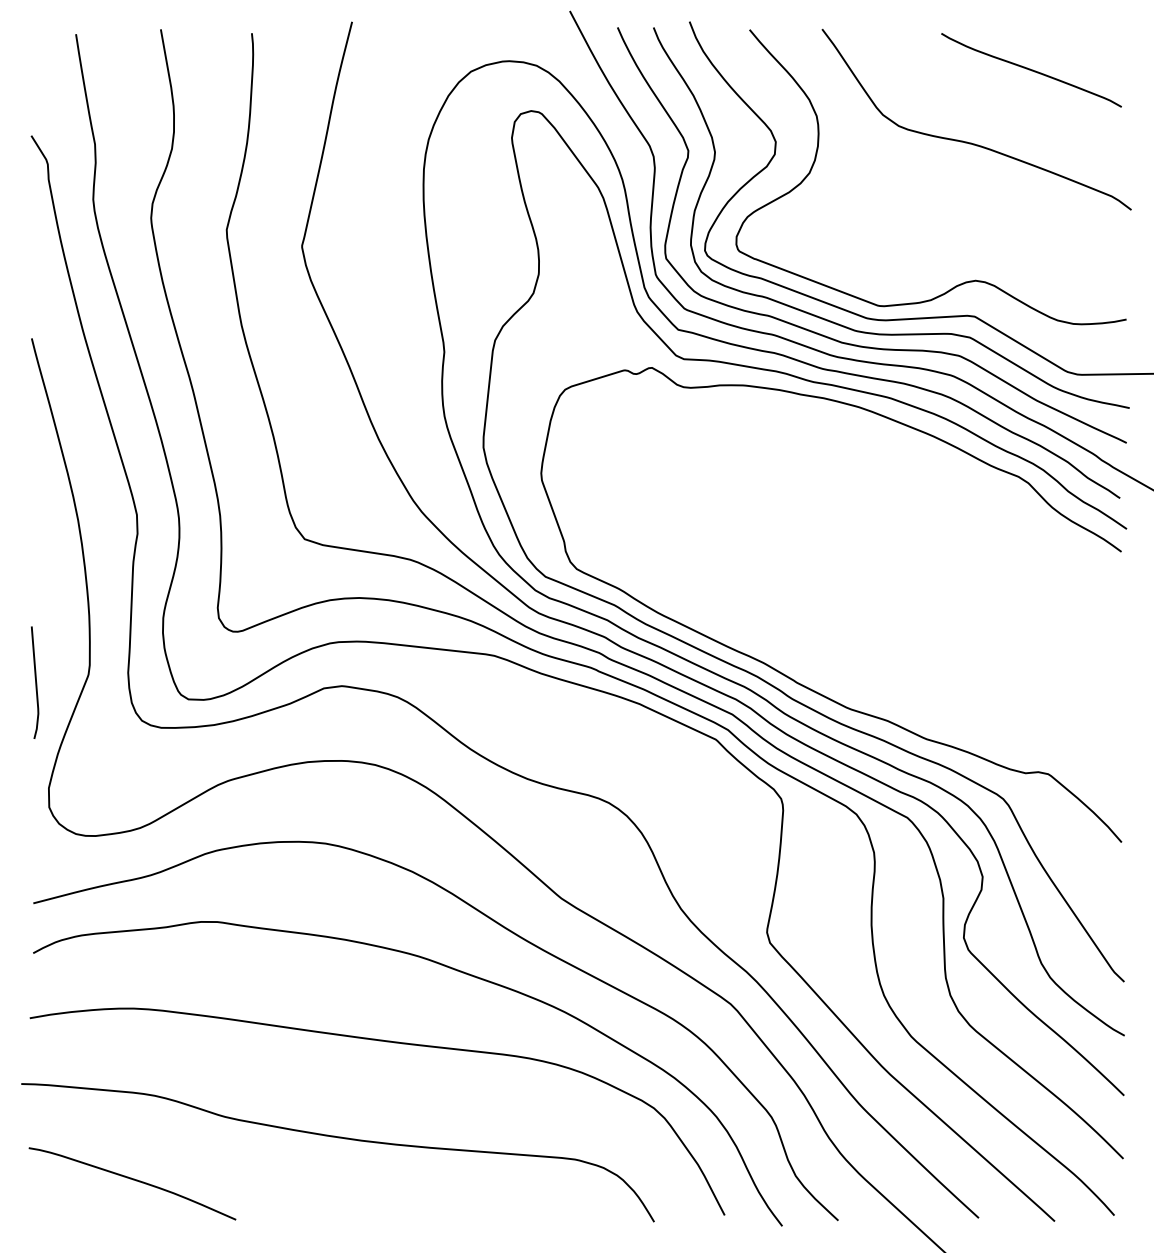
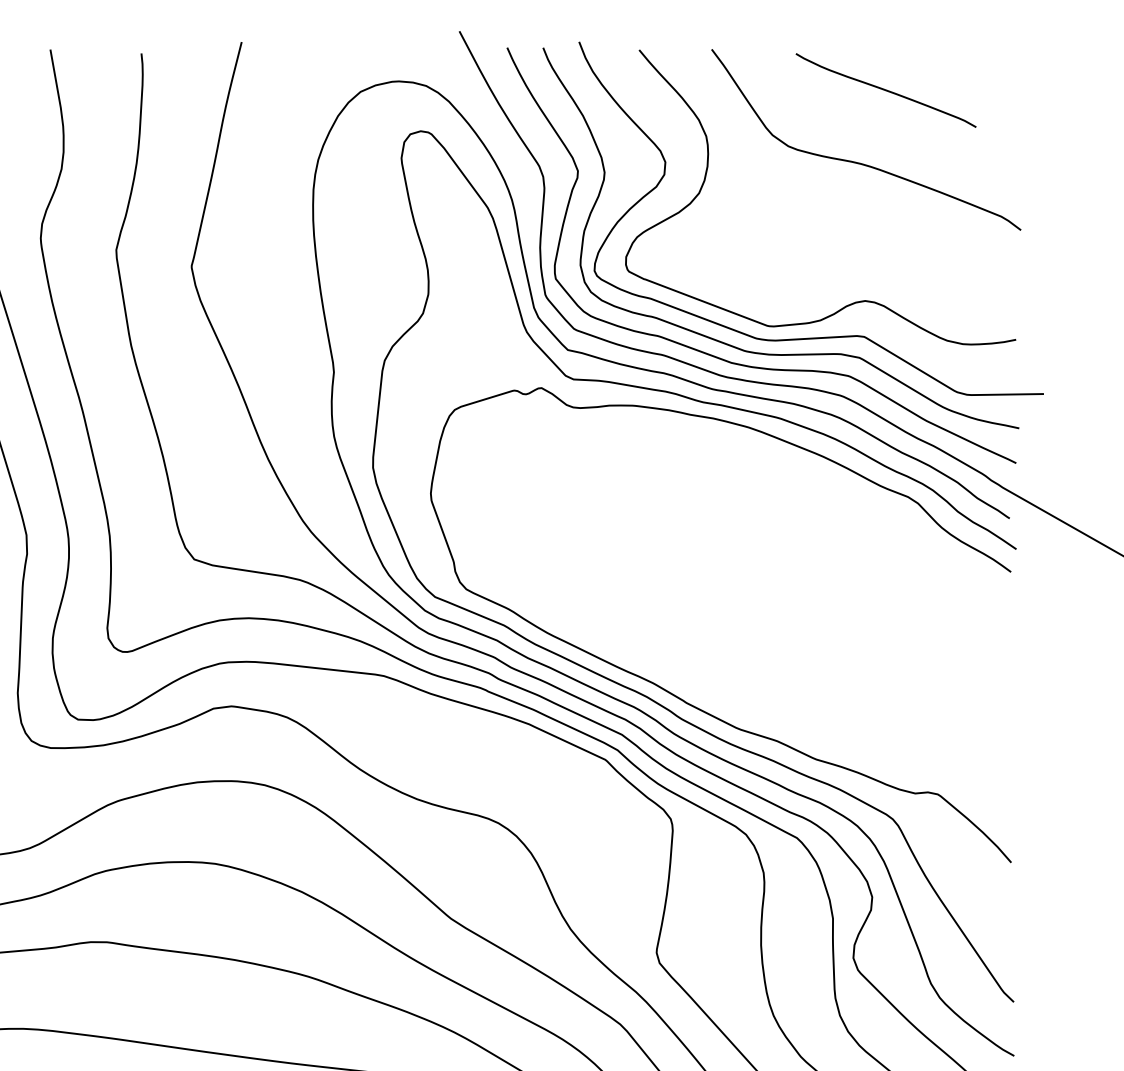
curve: (1031, 70) -> (886, 90), moved

